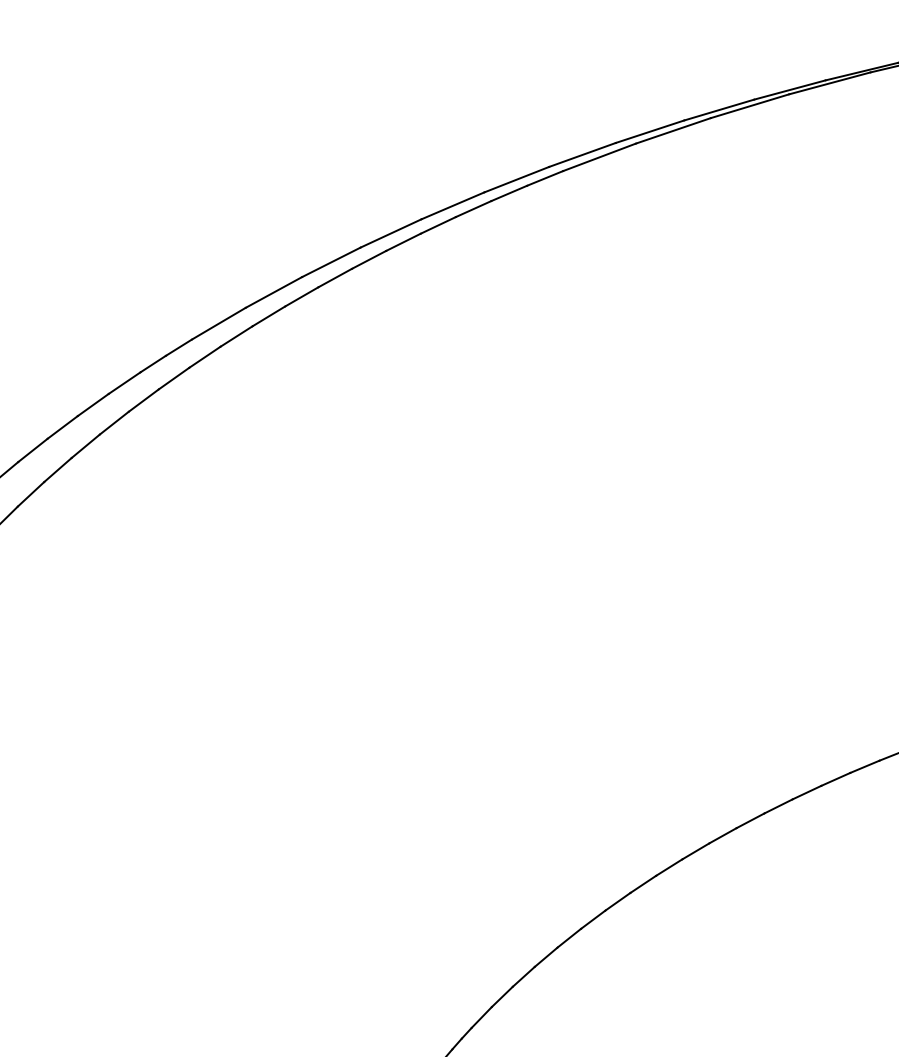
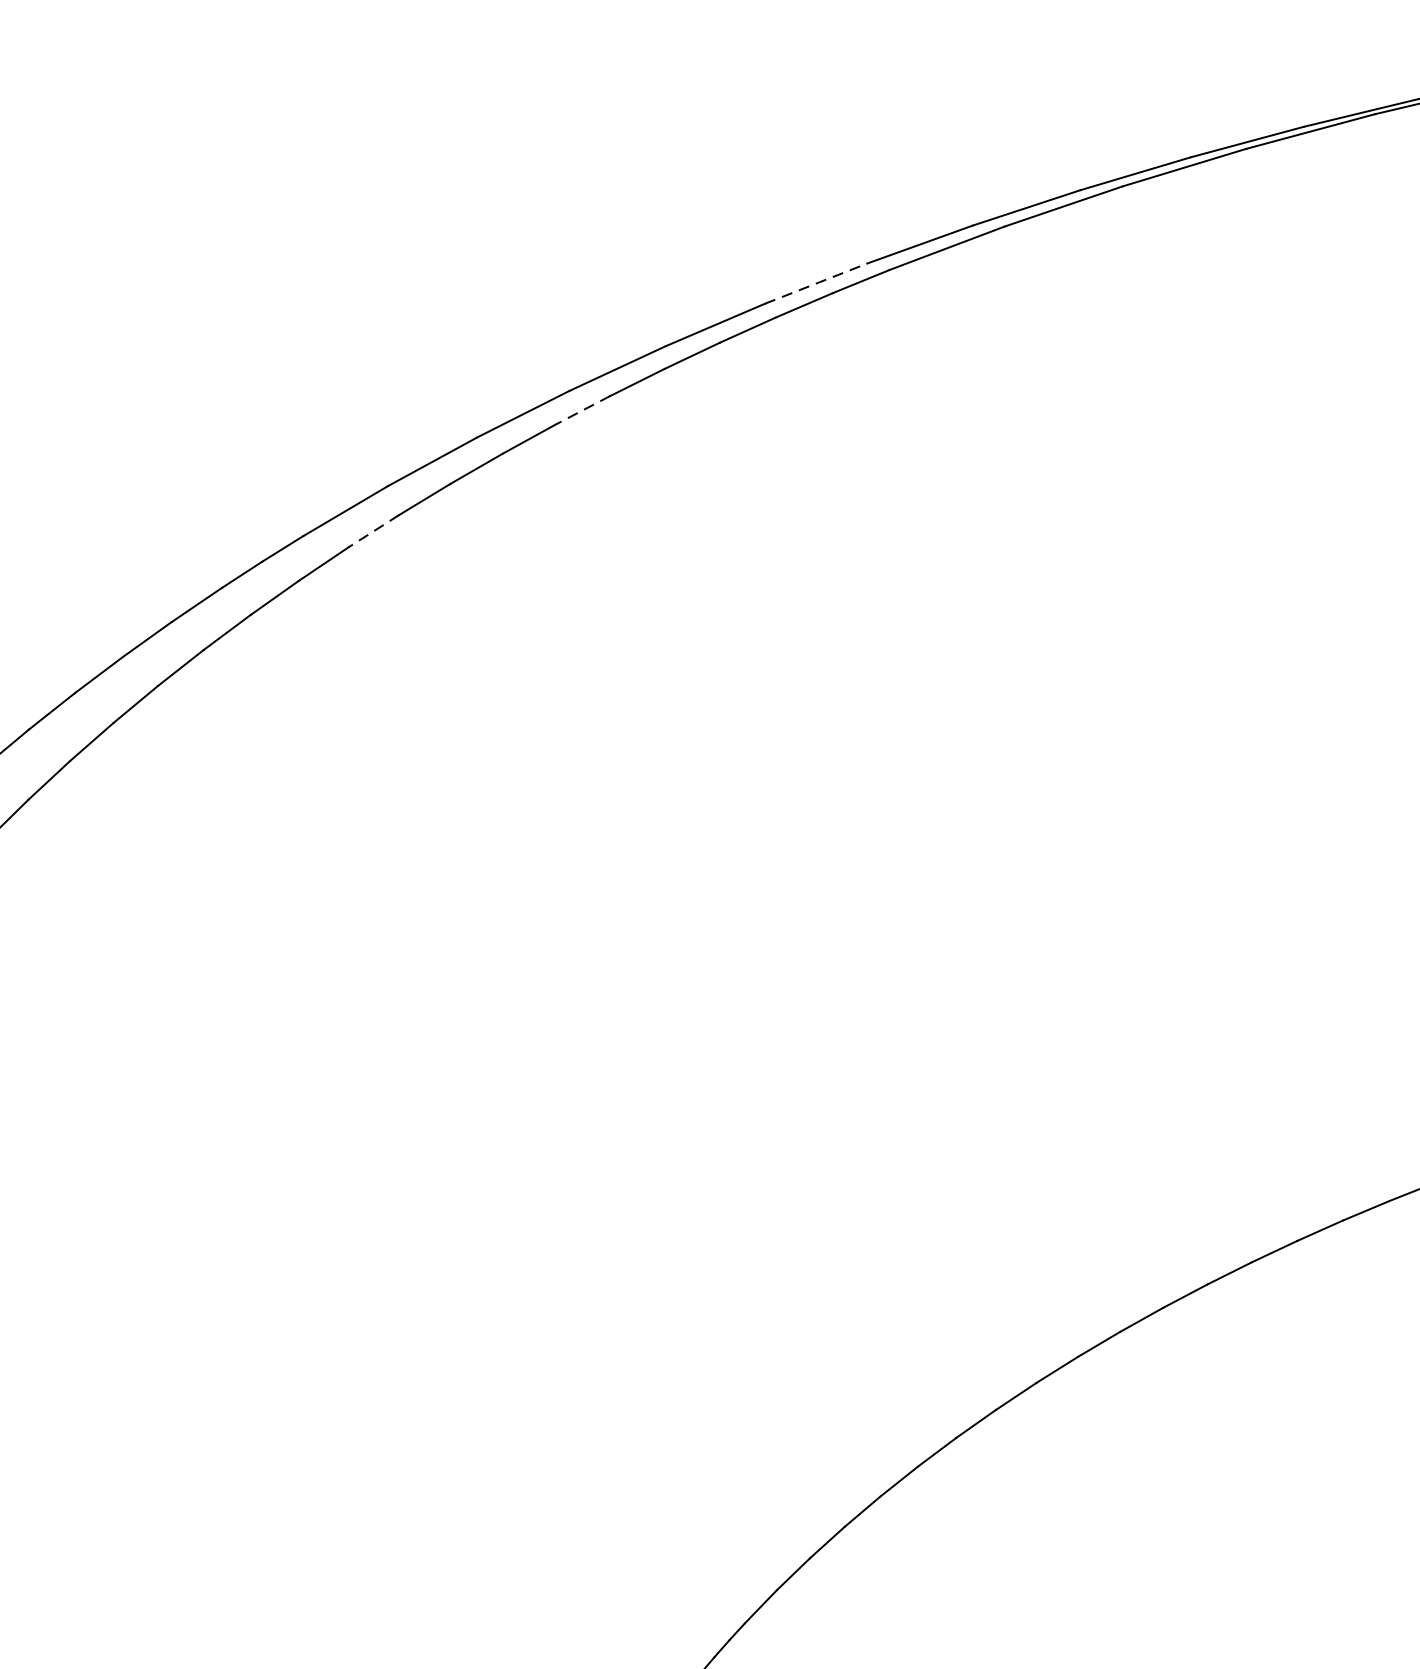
line: (516, 179) -> (815, 283), solid -> dashed
line: (368, 260) -> (582, 411), solid -> dashed
line: (236, 336) -> (373, 531), solid -> dashed

